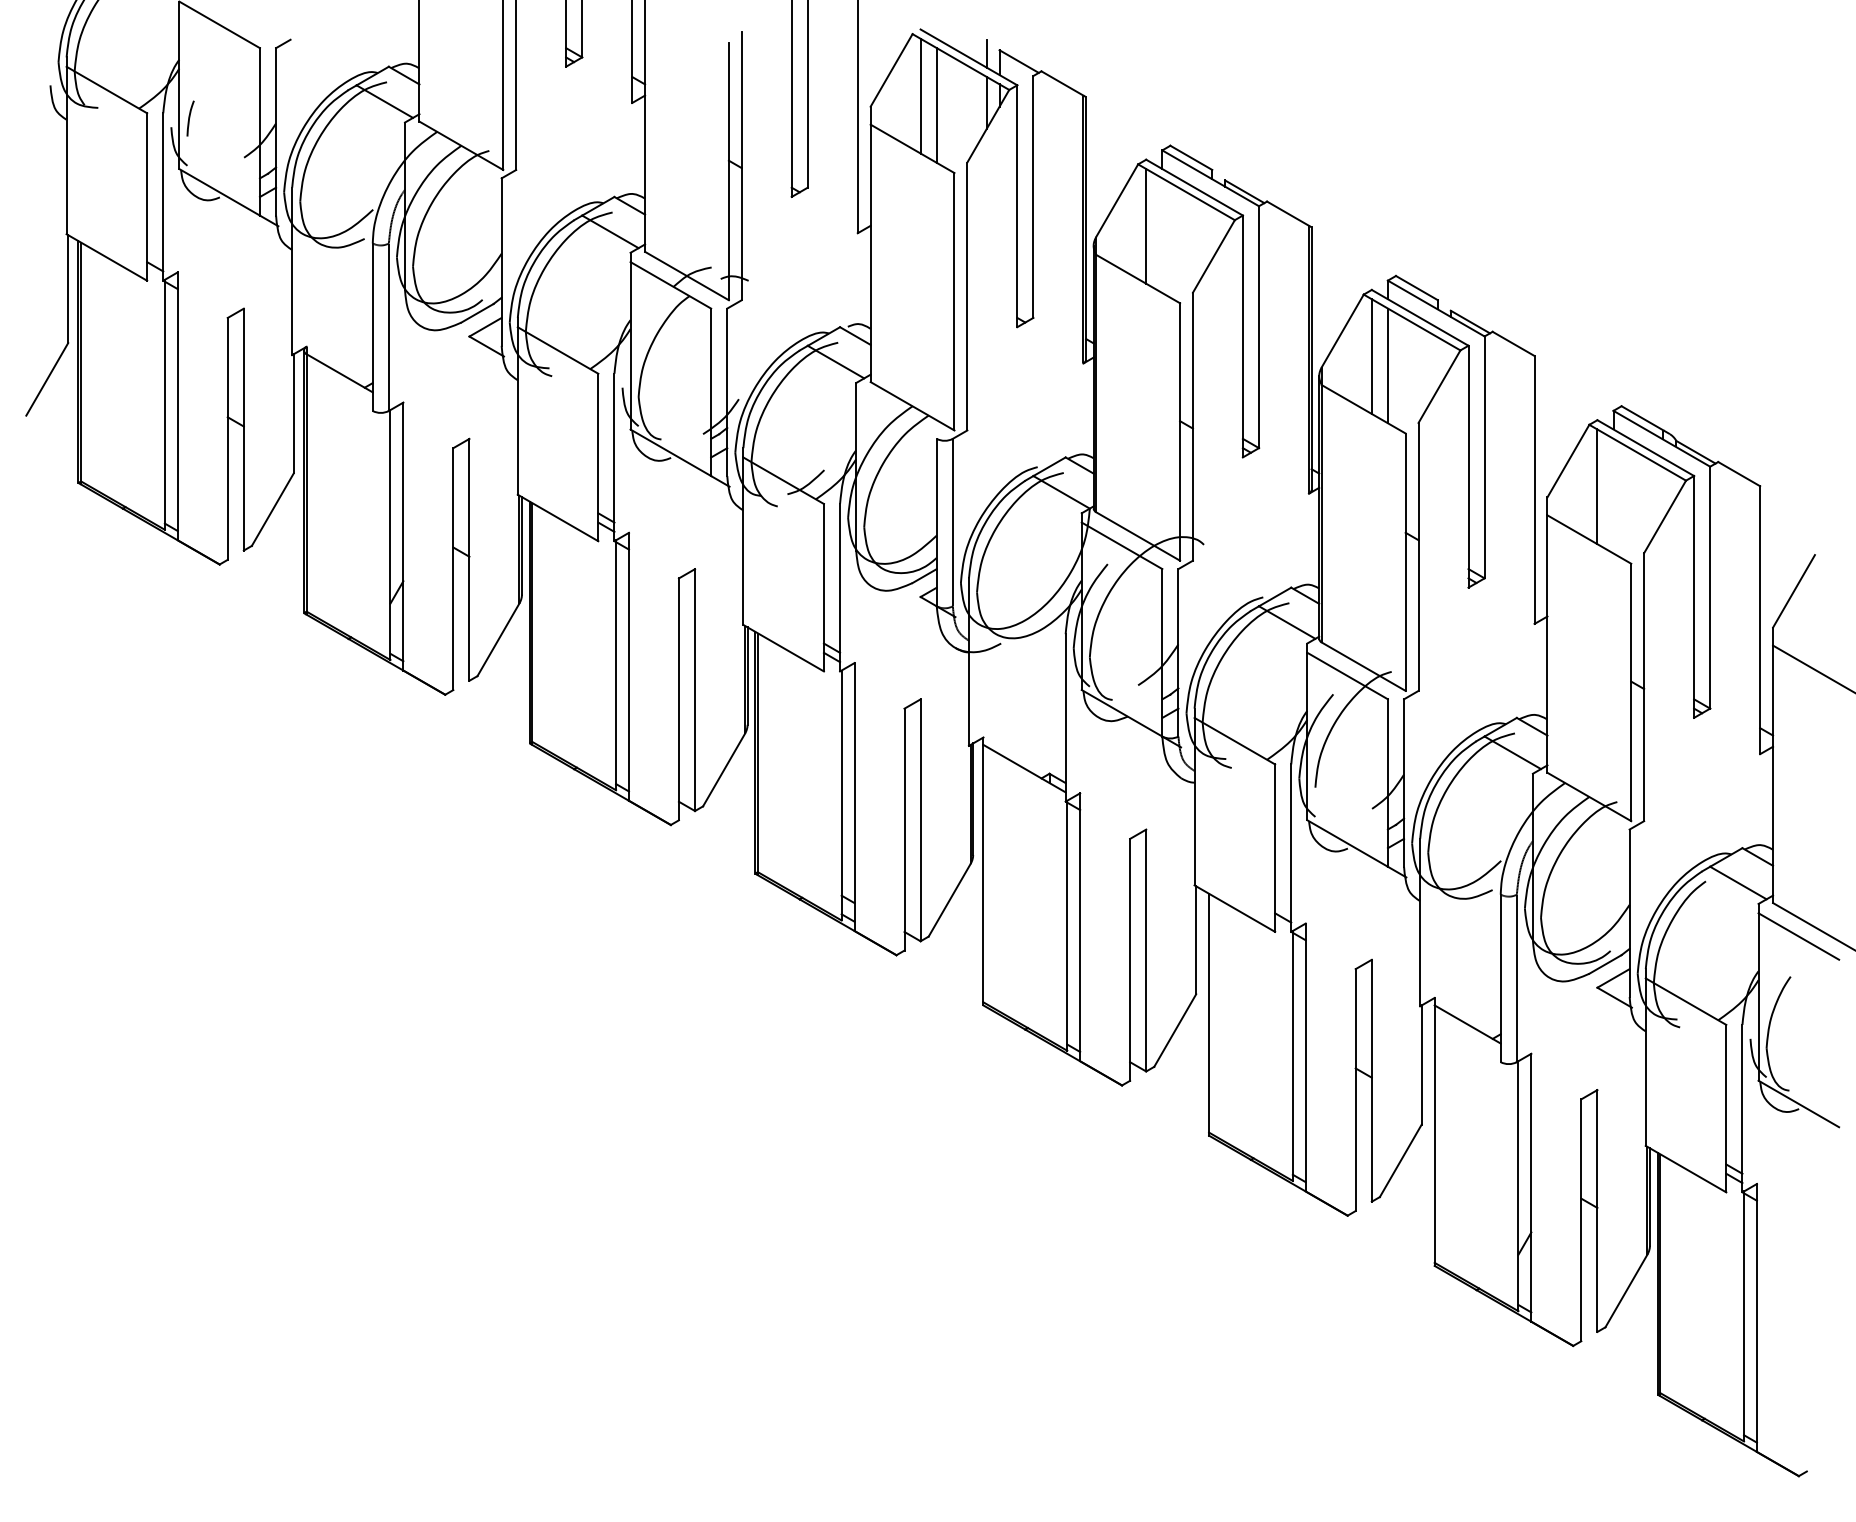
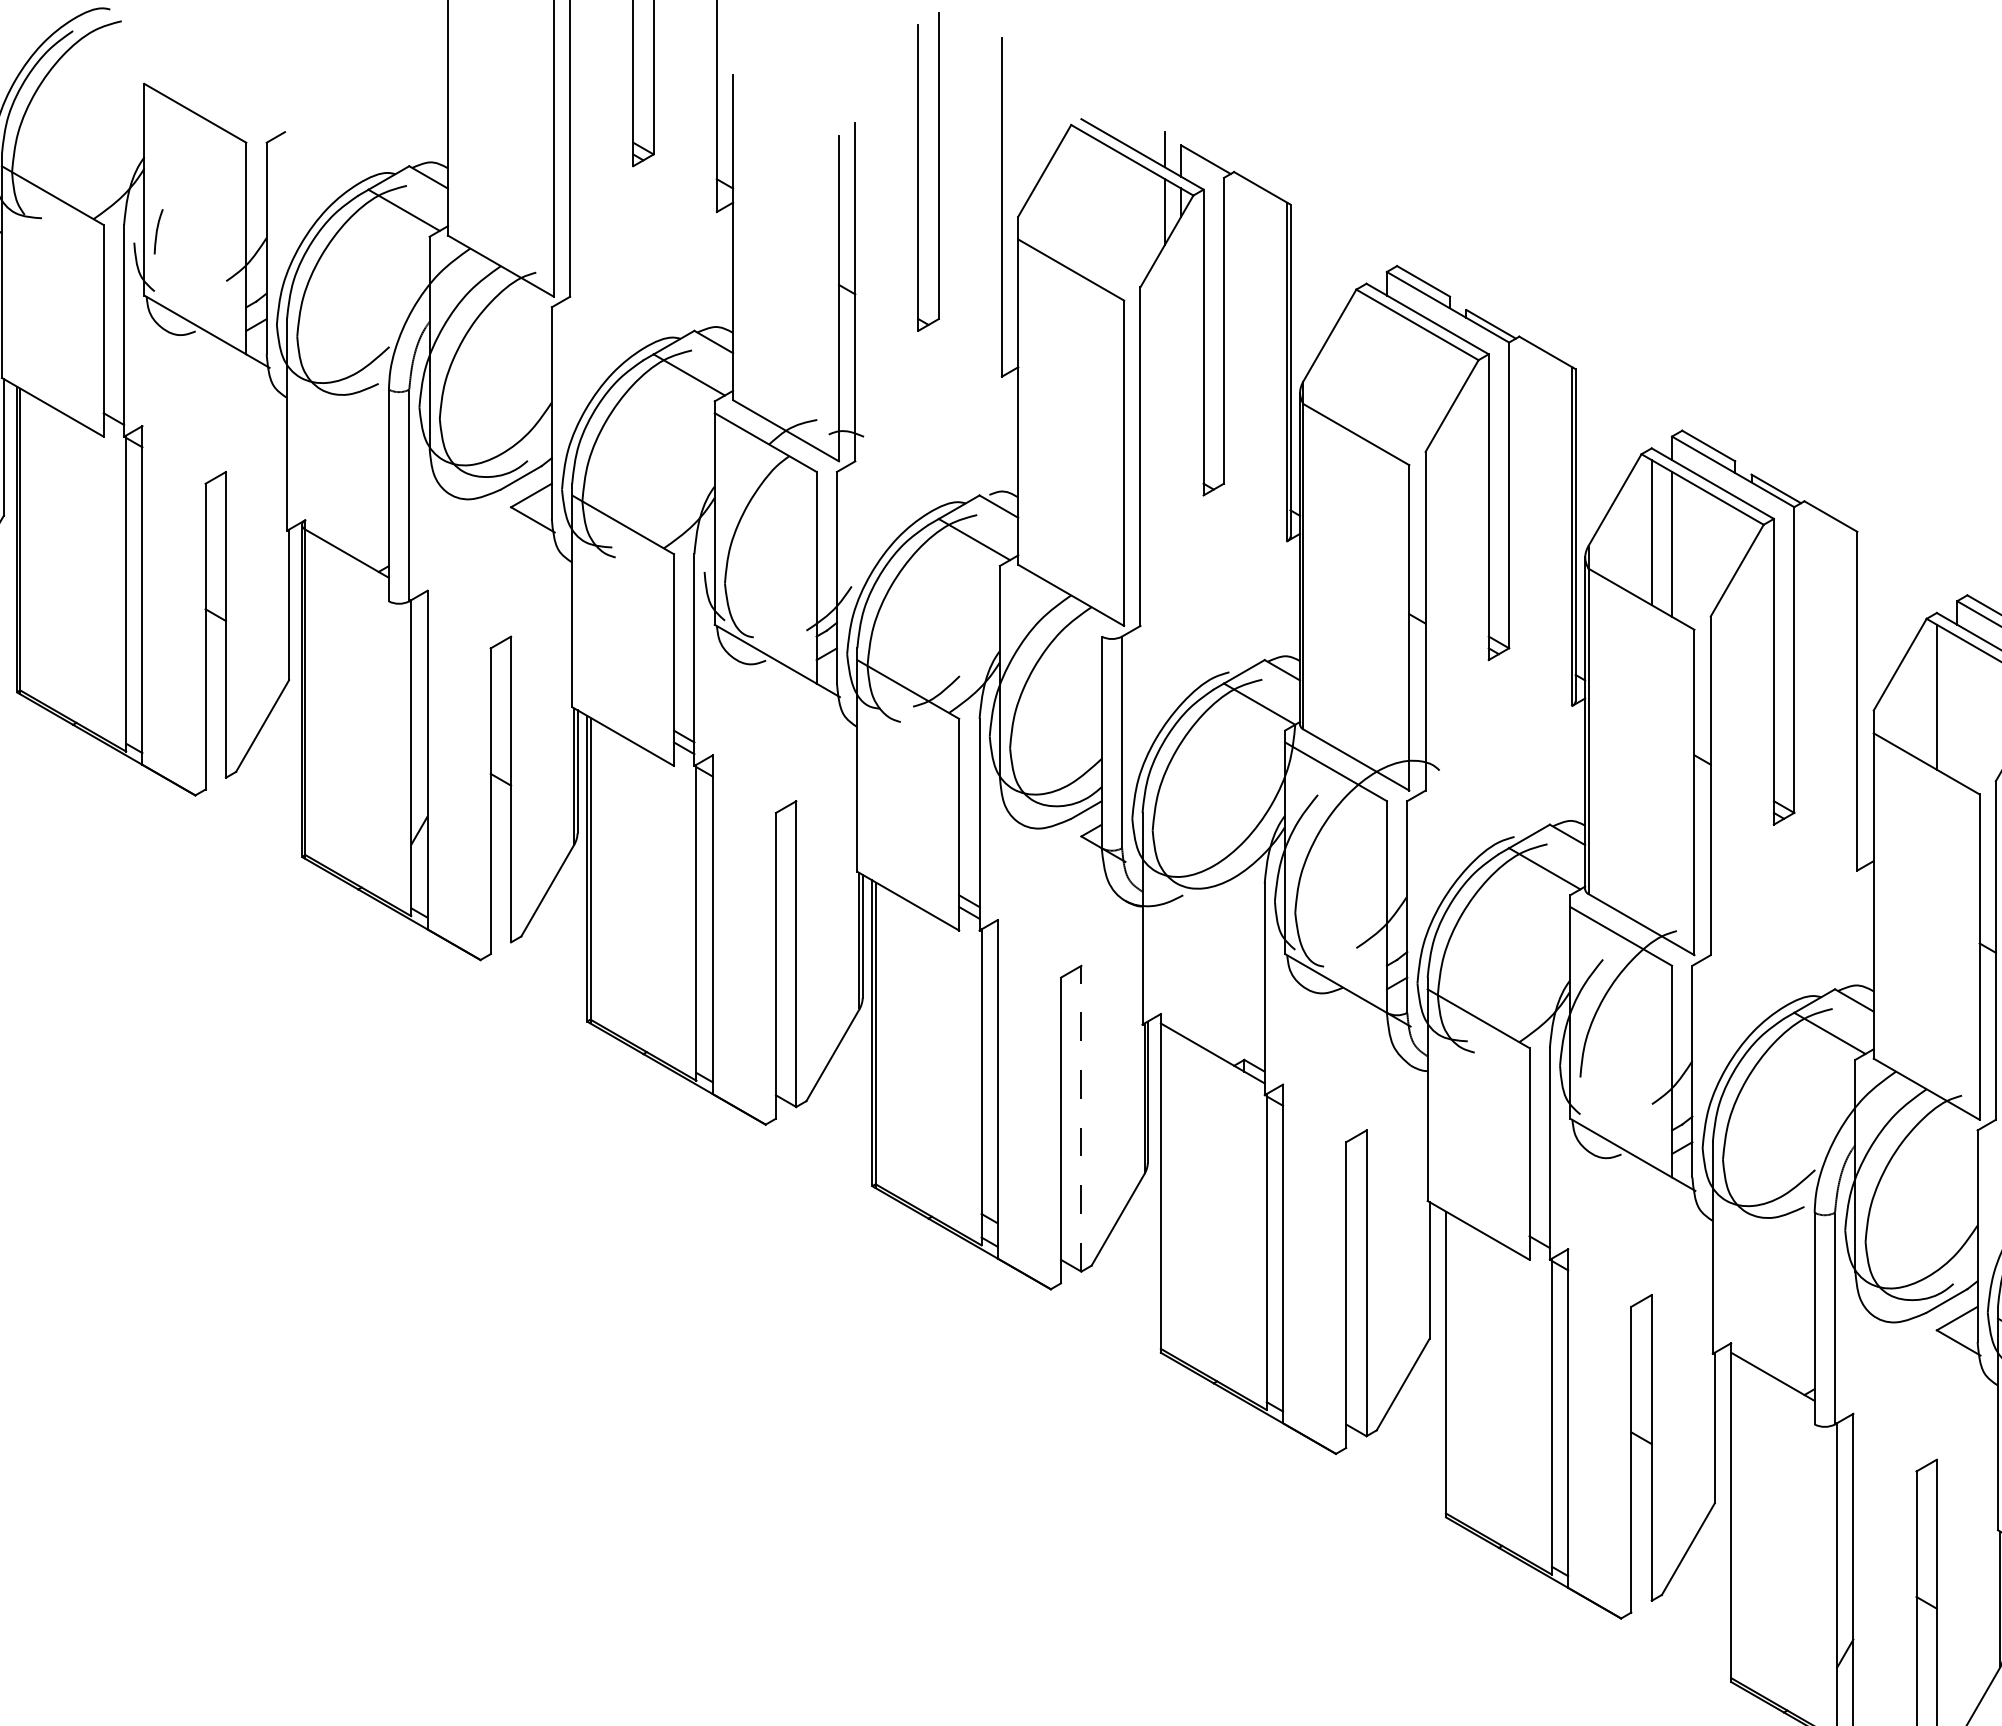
line: (920, 95) -> (1081, 202), removed
line: (936, 105) -> (1101, 215), removed
line: (1146, 226) -> (1366, 368), removed
line: (920, 820) -> (1081, 1118), solid -> dashed

